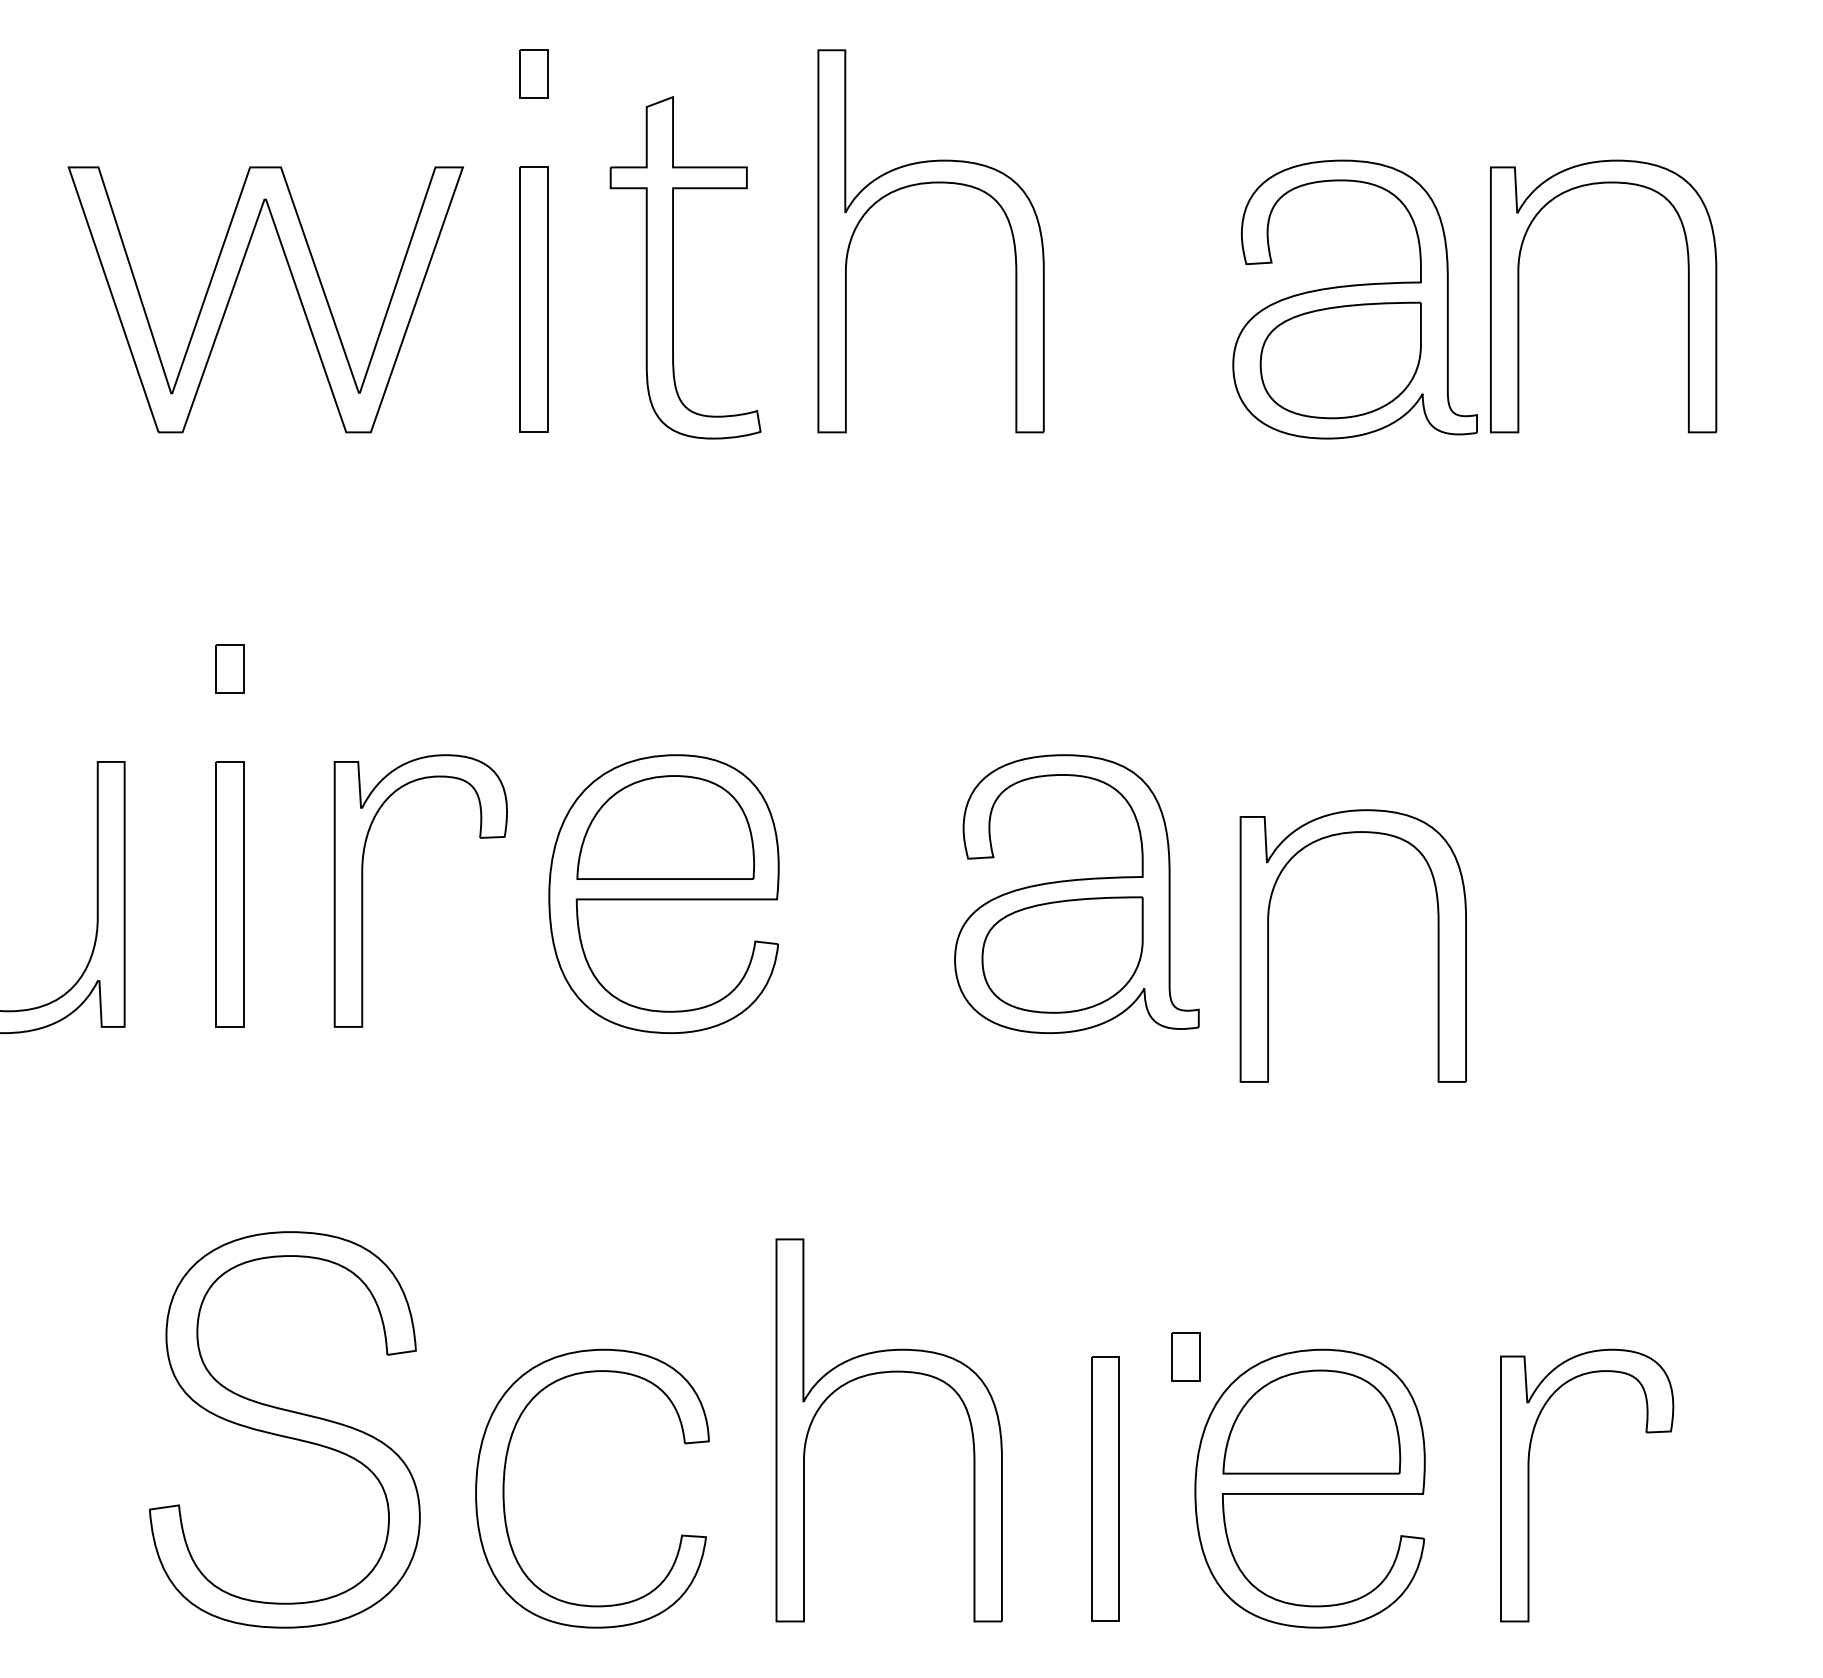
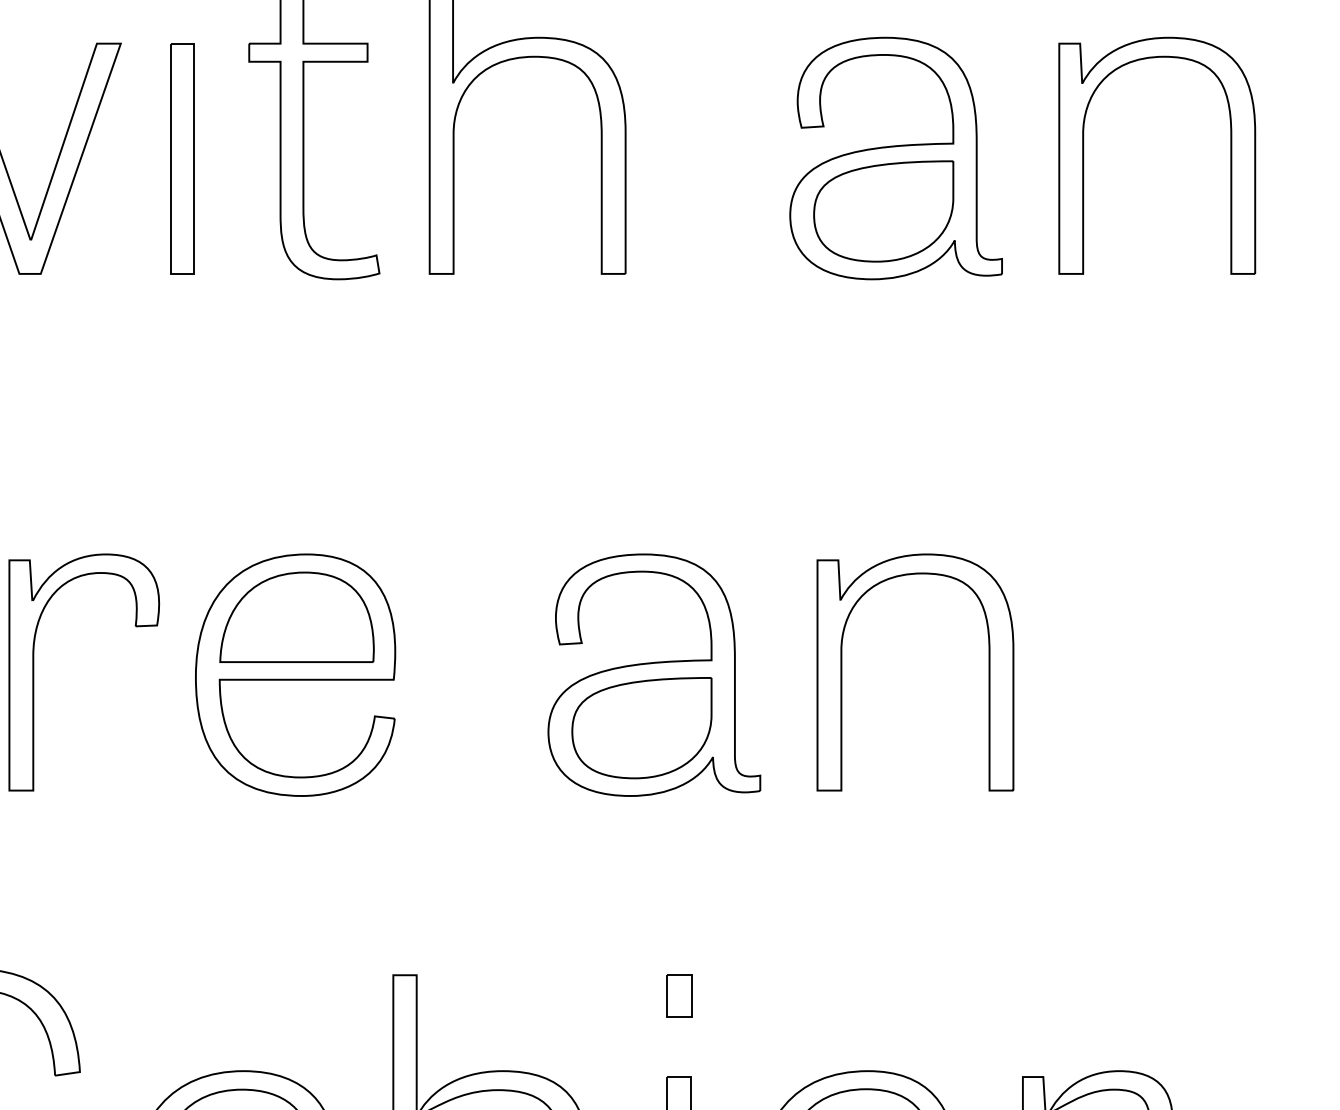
part: (1519, 296) -> (1084, 155), moved
part: (1268, 945) -> (841, 672), moved
part: (1185, 1356) -> (679, 995), moved

